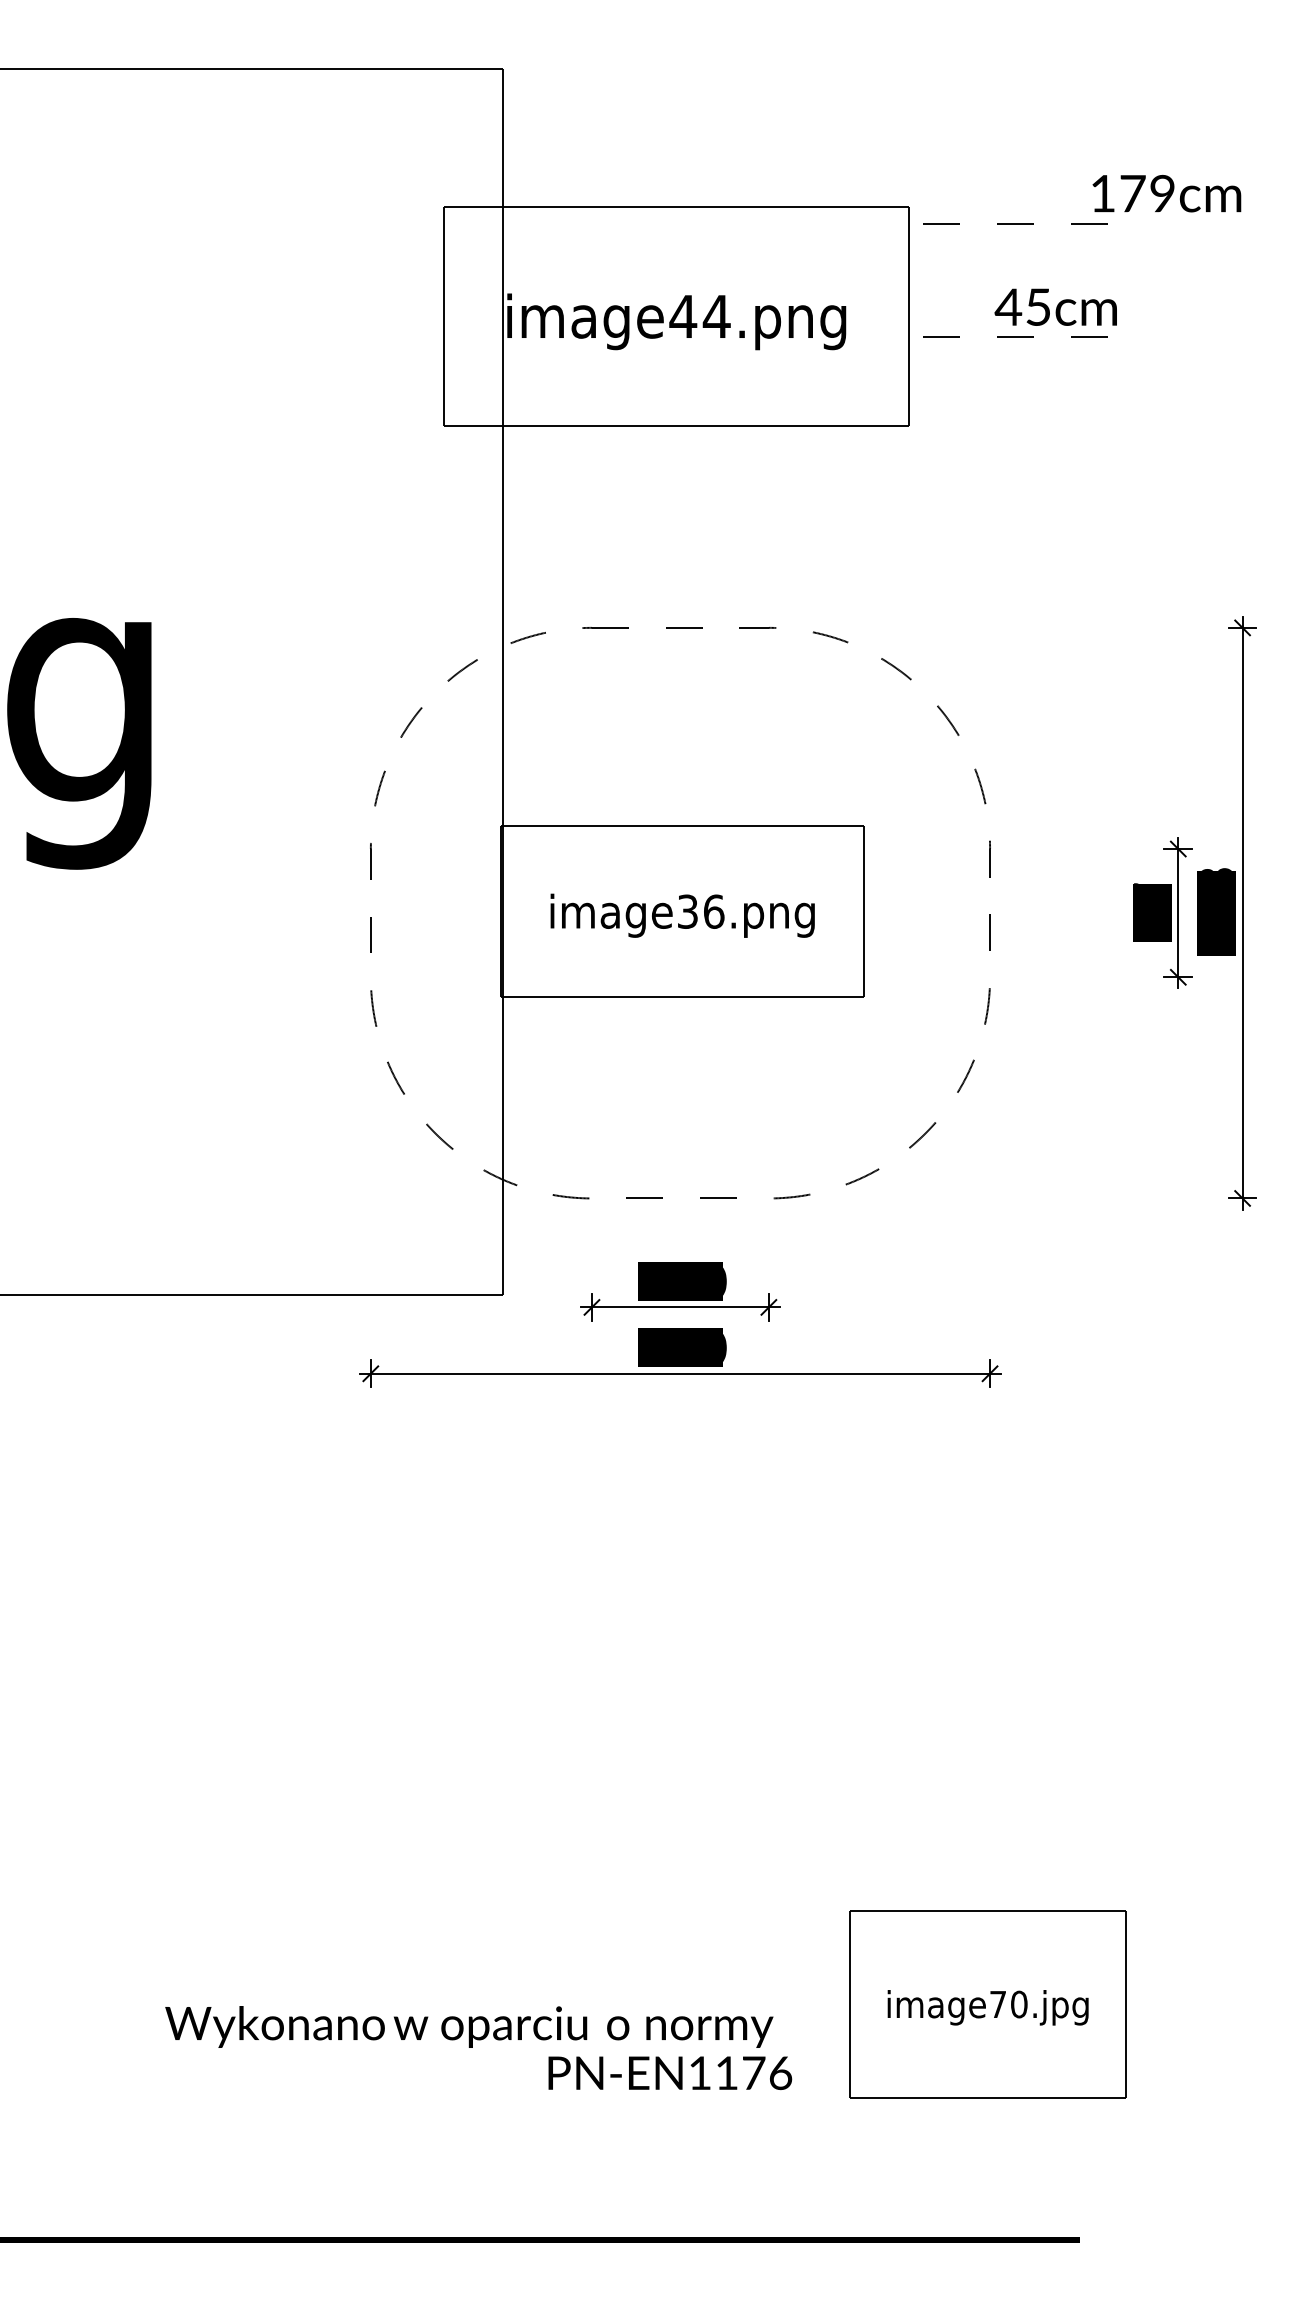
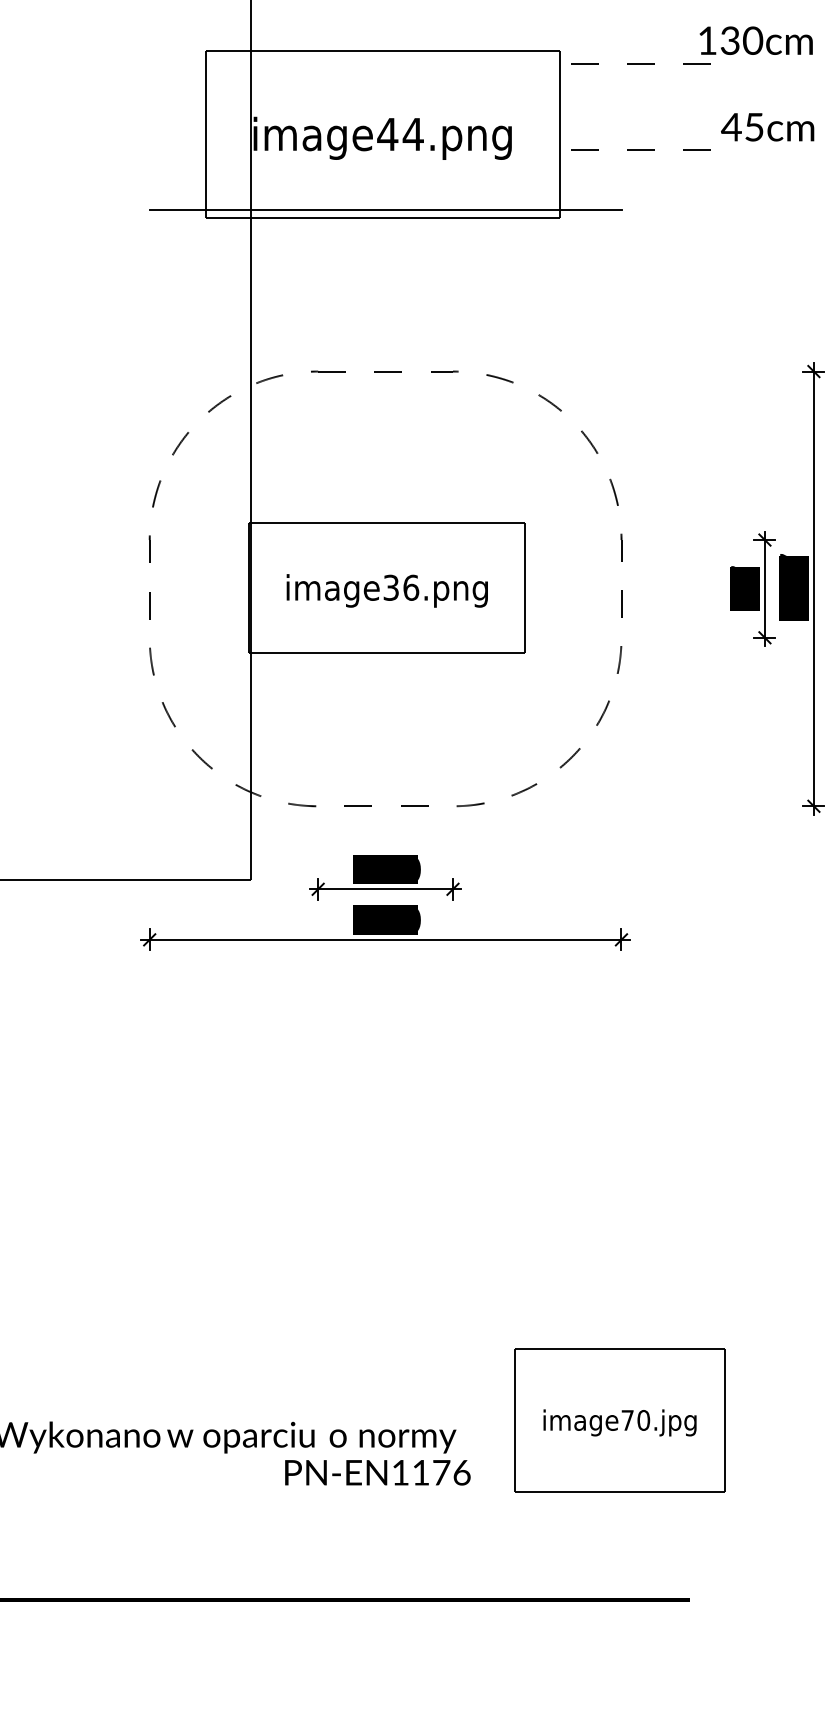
text: (1148, 193) -> (742, 40), 179cm -> 130cm
text: (1055, 306) -> (767, 126), moved
line: (680, 415) -> (385, 209), added
text: (1214, 868) -> (792, 554), 403 -> 387

